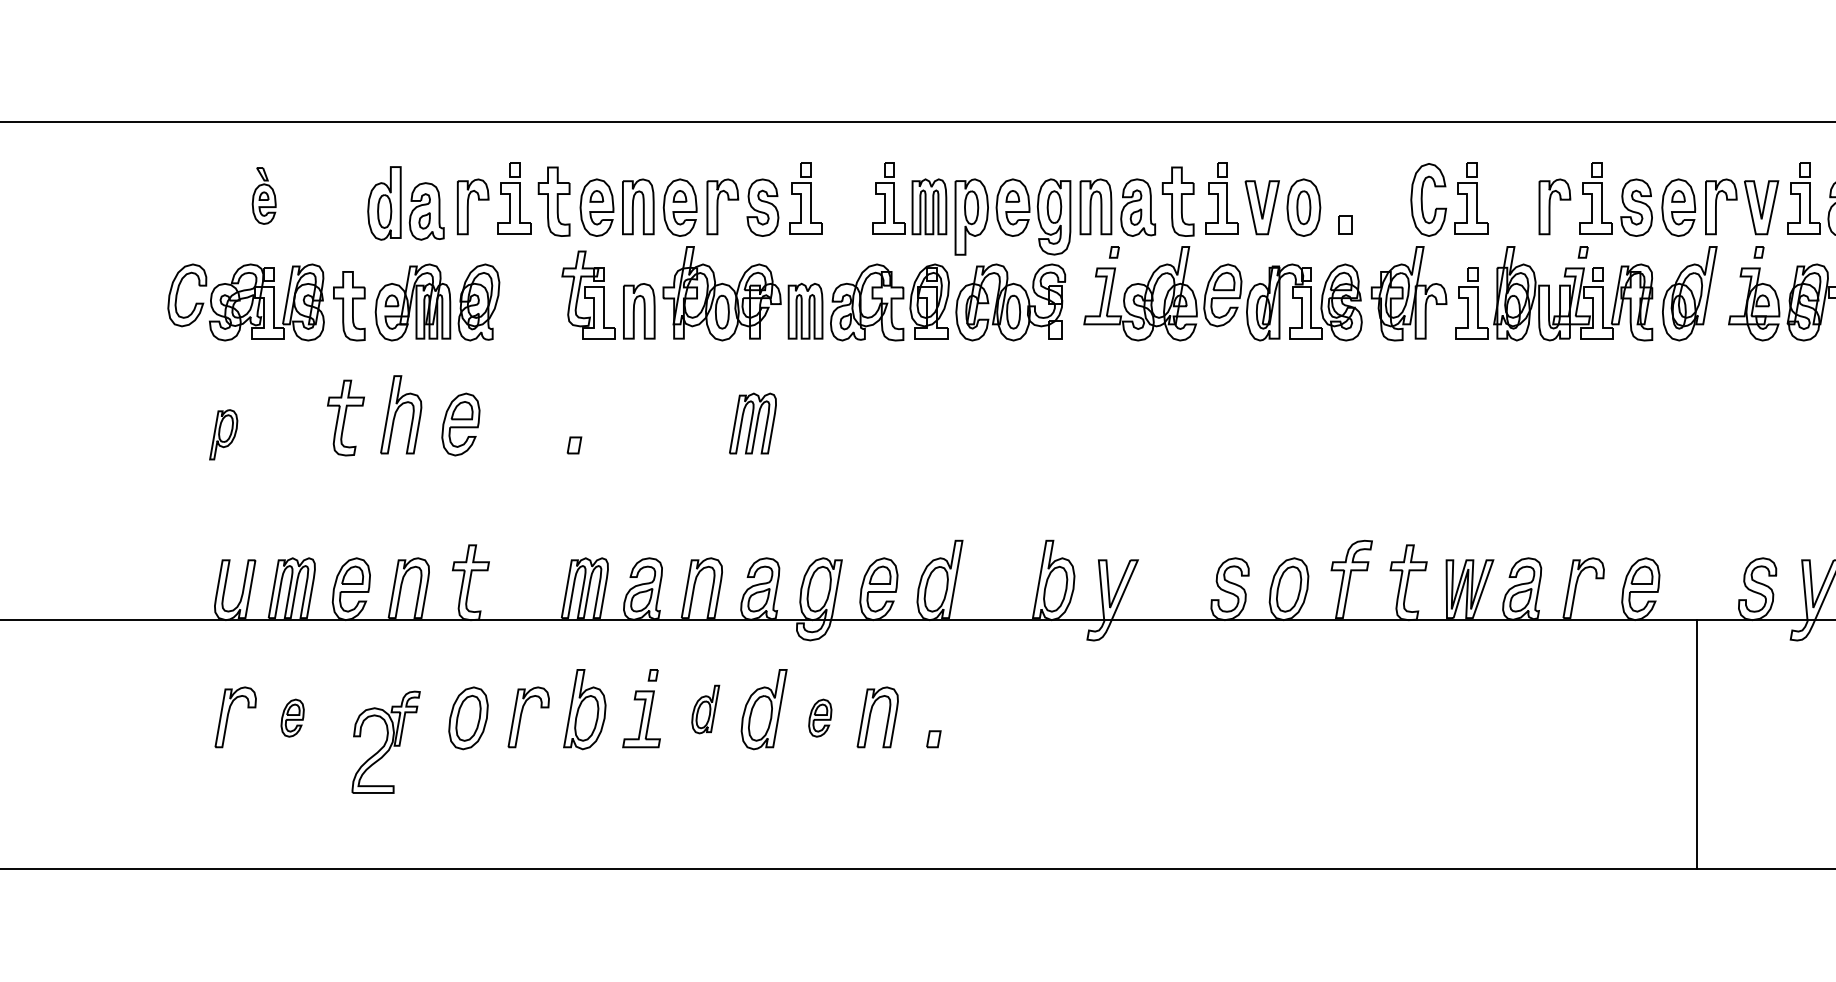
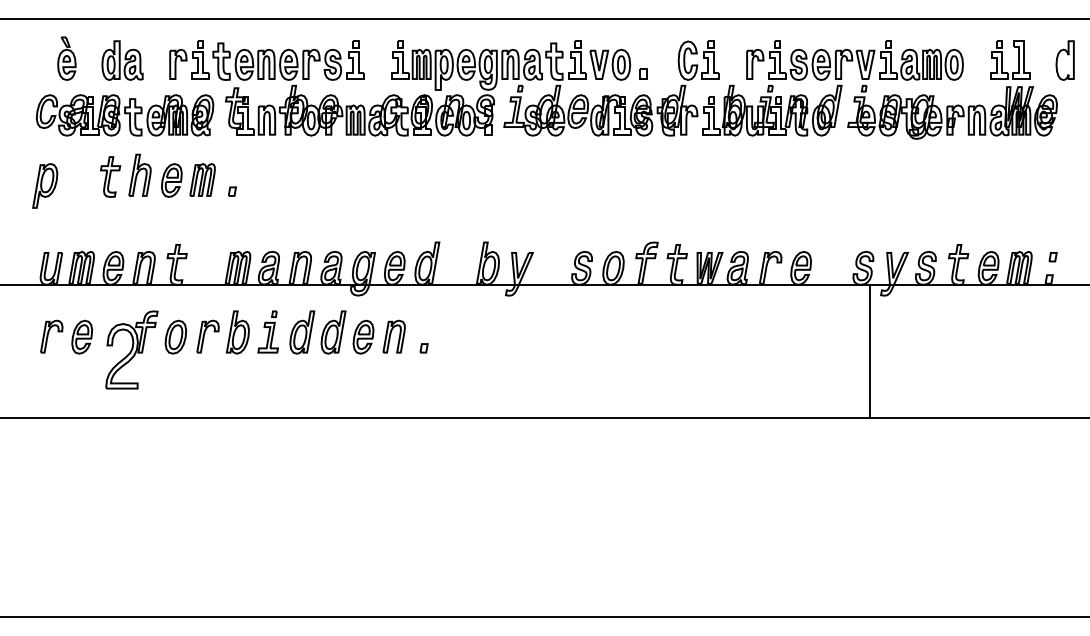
part: (263, 195) -> (66, 58), size x1.43
part: (405, 203) -> (122, 60), moved
part: (332, 302) -> (124, 115), moved
part: (752, 422) -> (202, 179), moved
part: (224, 433) -> (45, 185), size x1.67
part: (705, 709) -> (302, 332), size x1.67
part: (291, 717) -> (81, 336), size x1.67
part: (820, 717) -> (363, 336), size x1.67
part: (385, 741) -> (131, 349), size x1.43
line: (1695, 743) -> (869, 350), moved

